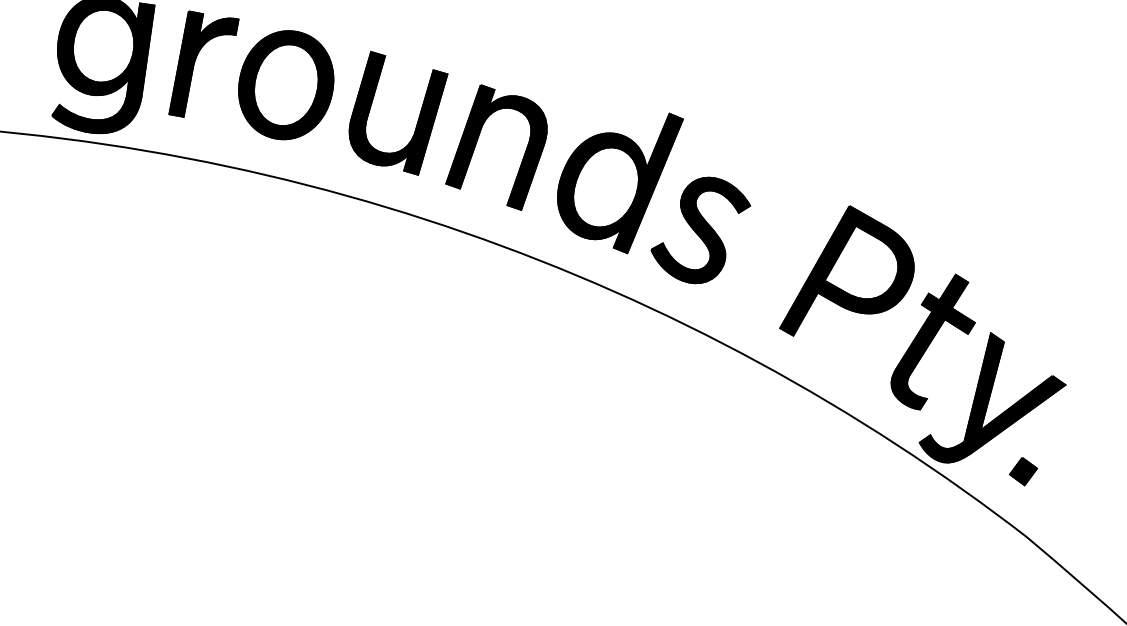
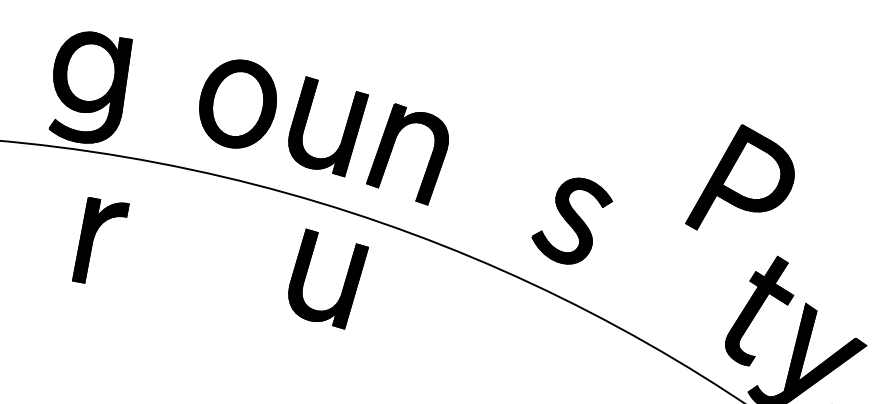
part: (196, 59) -> (94, 236), moved
part: (620, 183) -> (507, 183), removed
part: (846, 270) -> (739, 176), moved
part: (417, 309) -> (343, 284), added

